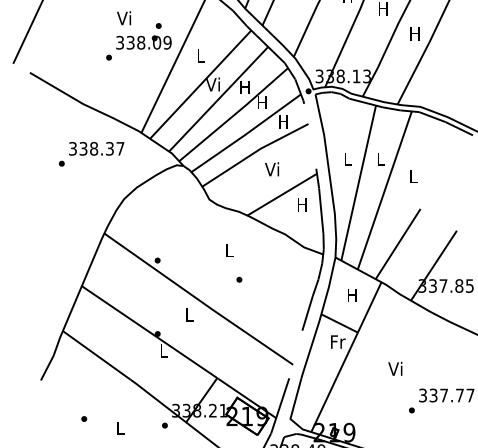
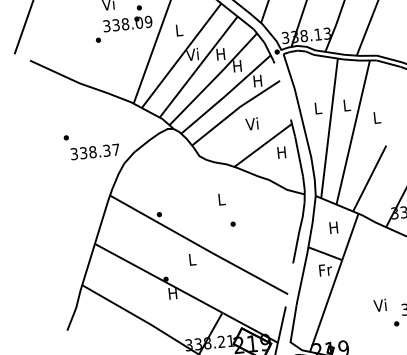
text: (96, 148) -> (95, 151), moved
text: (163, 350) -> (172, 293), L -> H
text: (395, 368) -> (380, 305), moved

